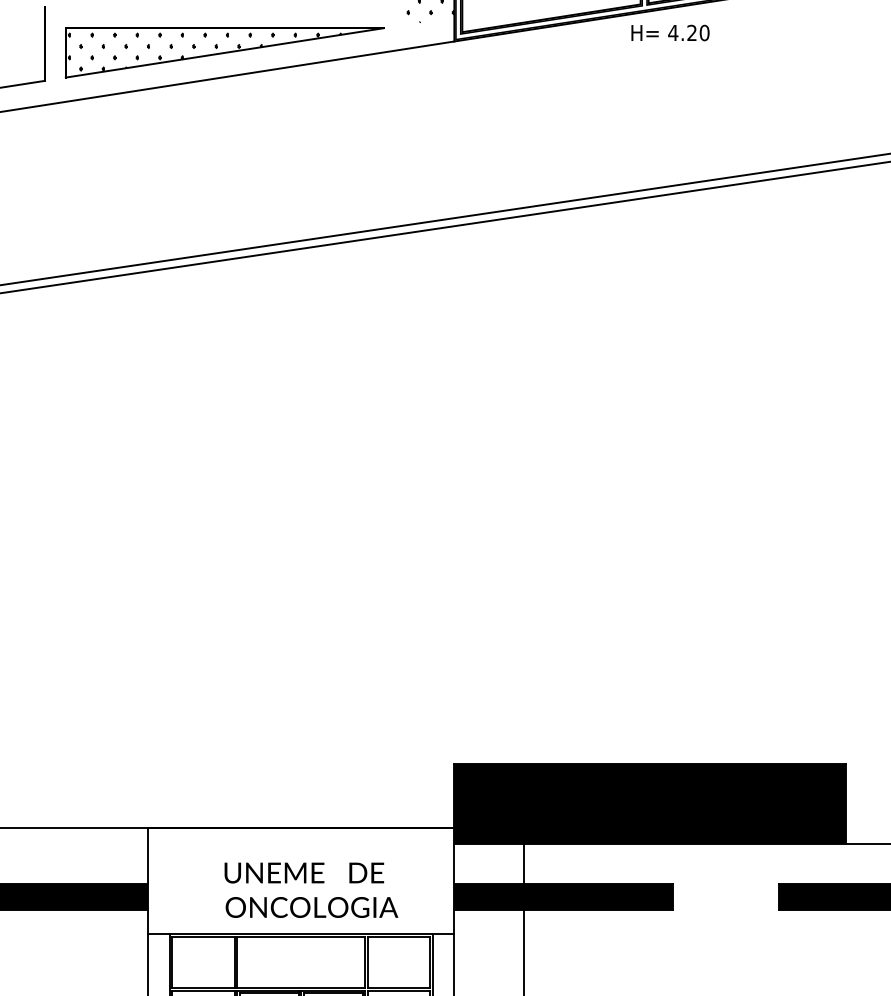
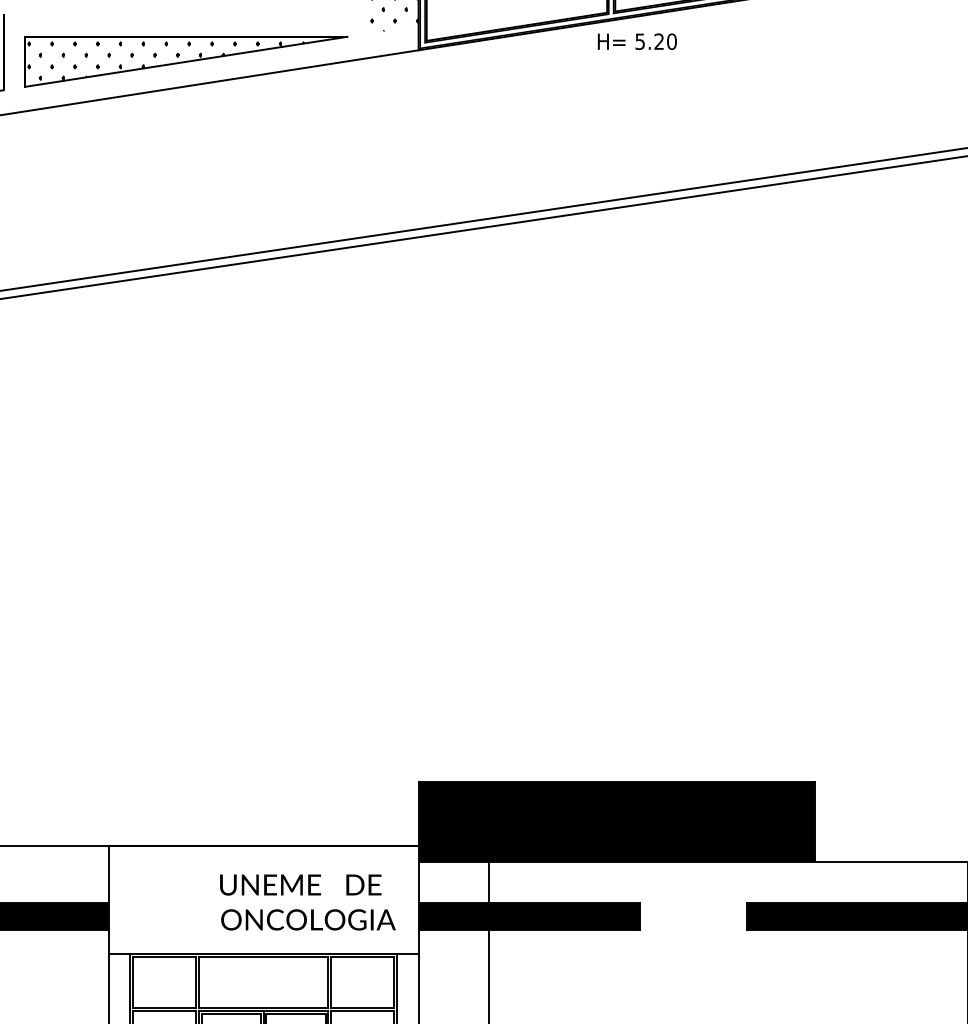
text: (673, 32) -> (640, 41), 4.20 -> 5.20
text: (310, 890) -> (307, 902), moved

